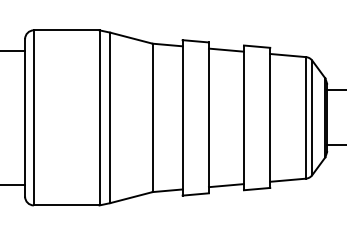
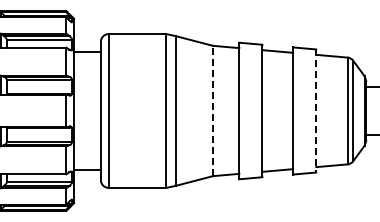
line: (152, 117) -> (212, 110), solid -> dashed
line: (270, 118) -> (316, 111), solid -> dashed

